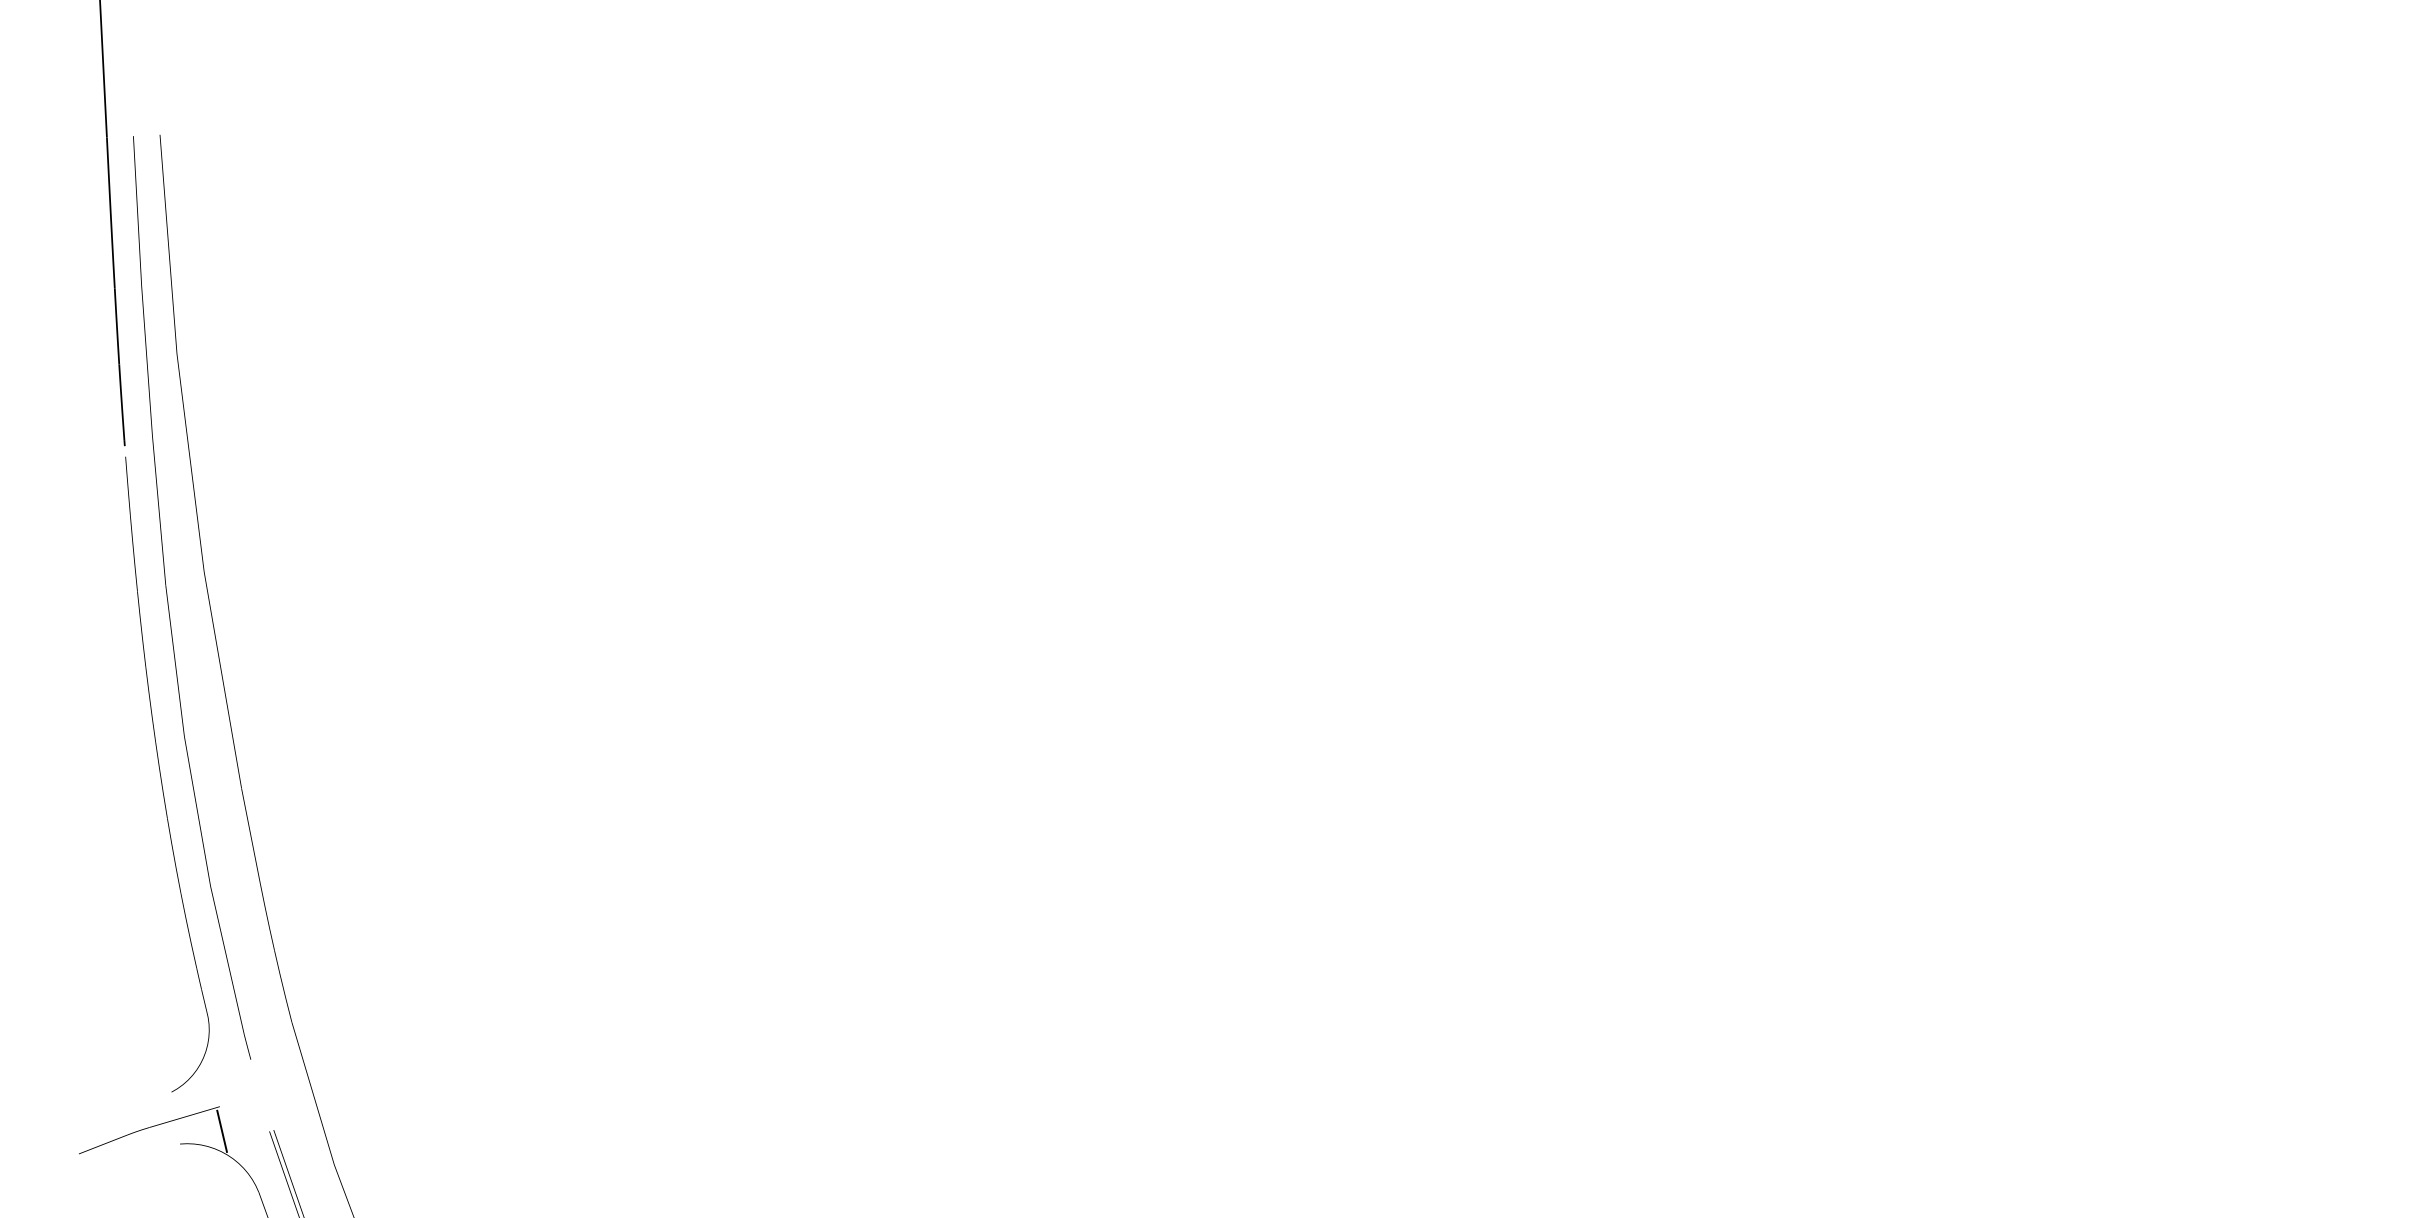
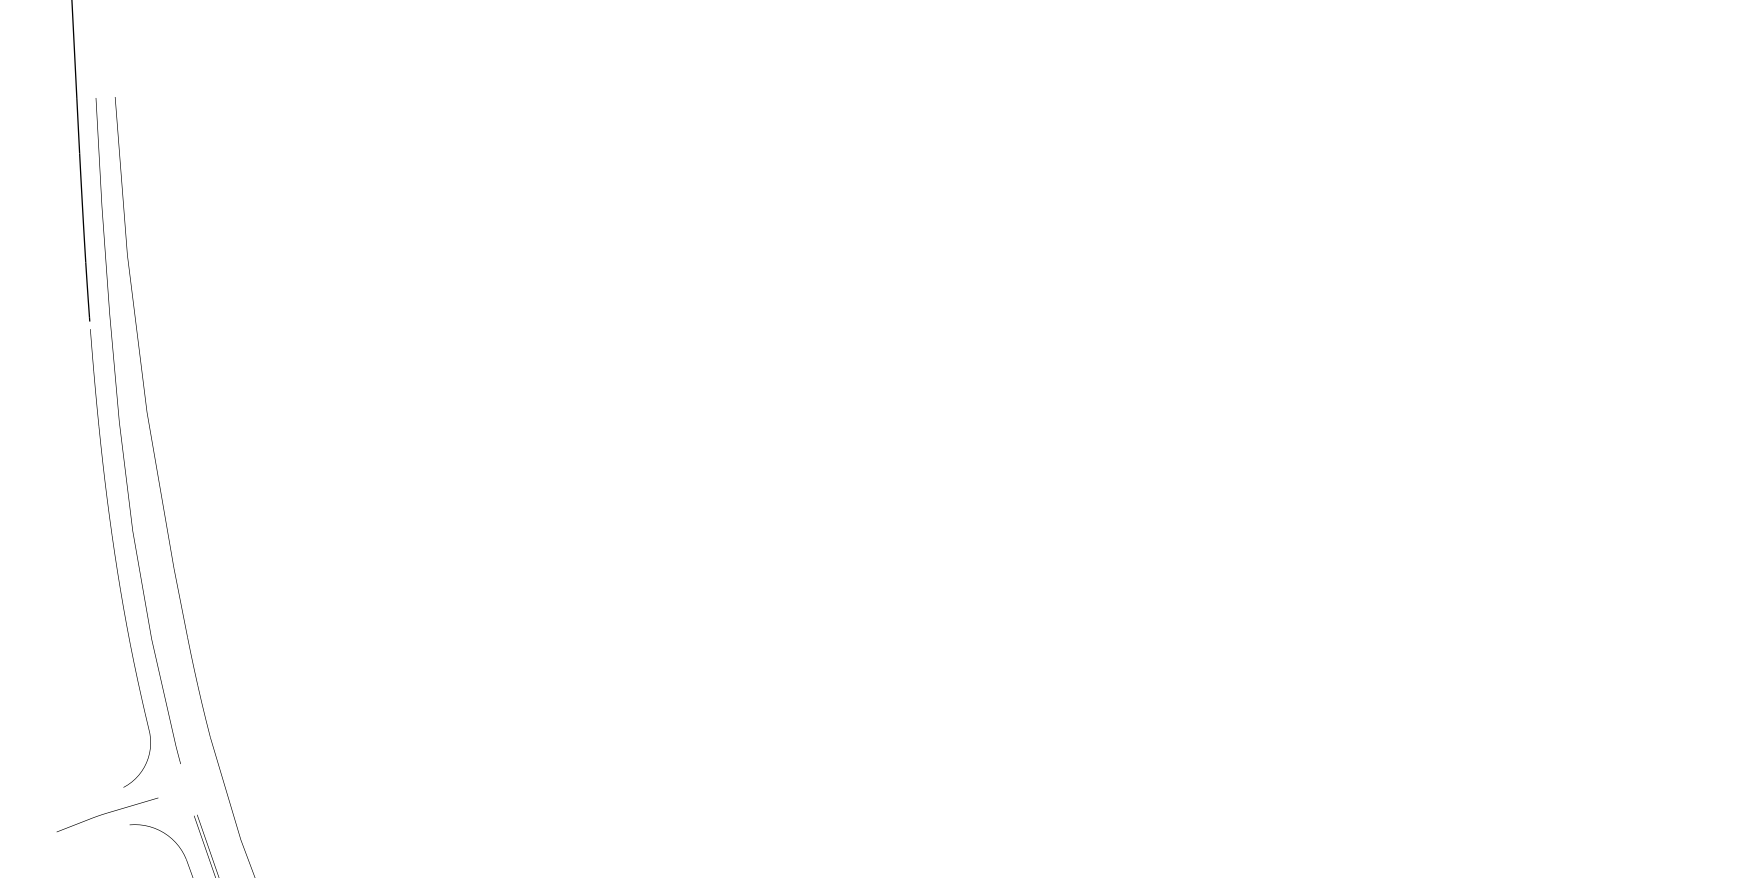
line: (221, 1130) -> (159, 815), removed

